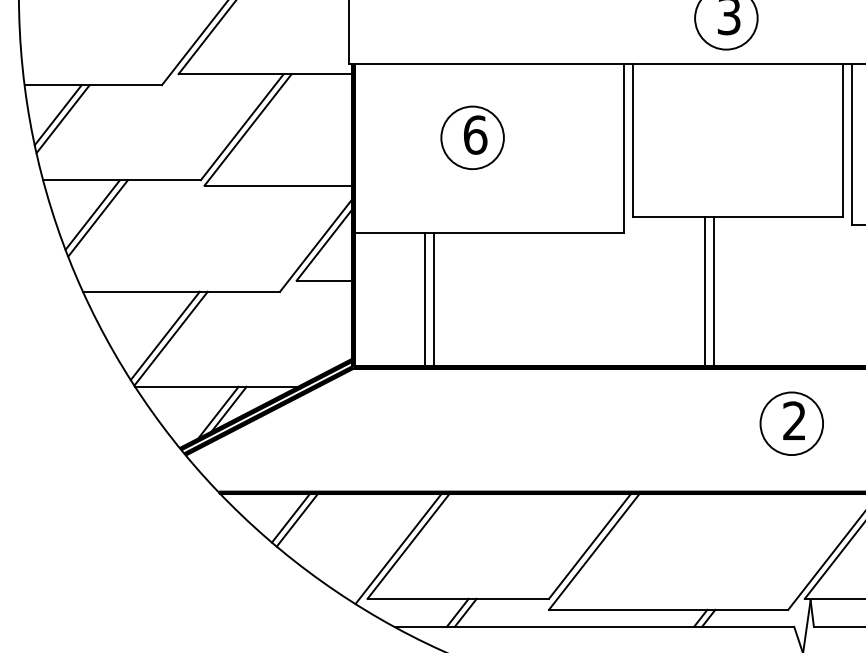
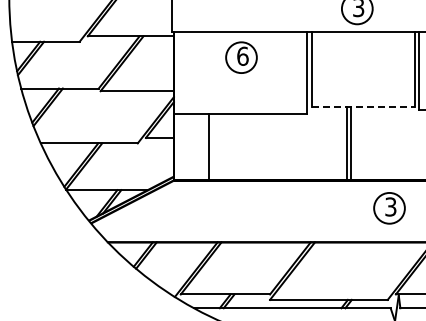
part: (472, 137) -> (241, 57), moved
line: (738, 216) -> (363, 106), solid -> dashed
line: (434, 300) -> (213, 147), removed
text: (793, 420) -> (390, 206), 2 -> 3

